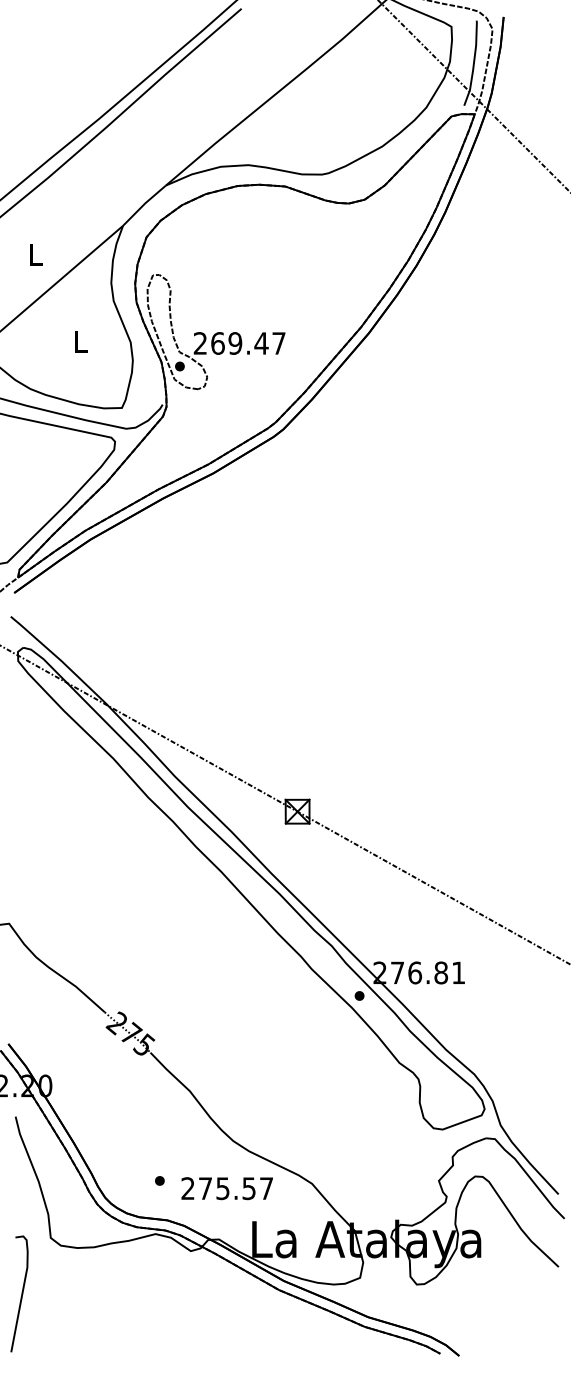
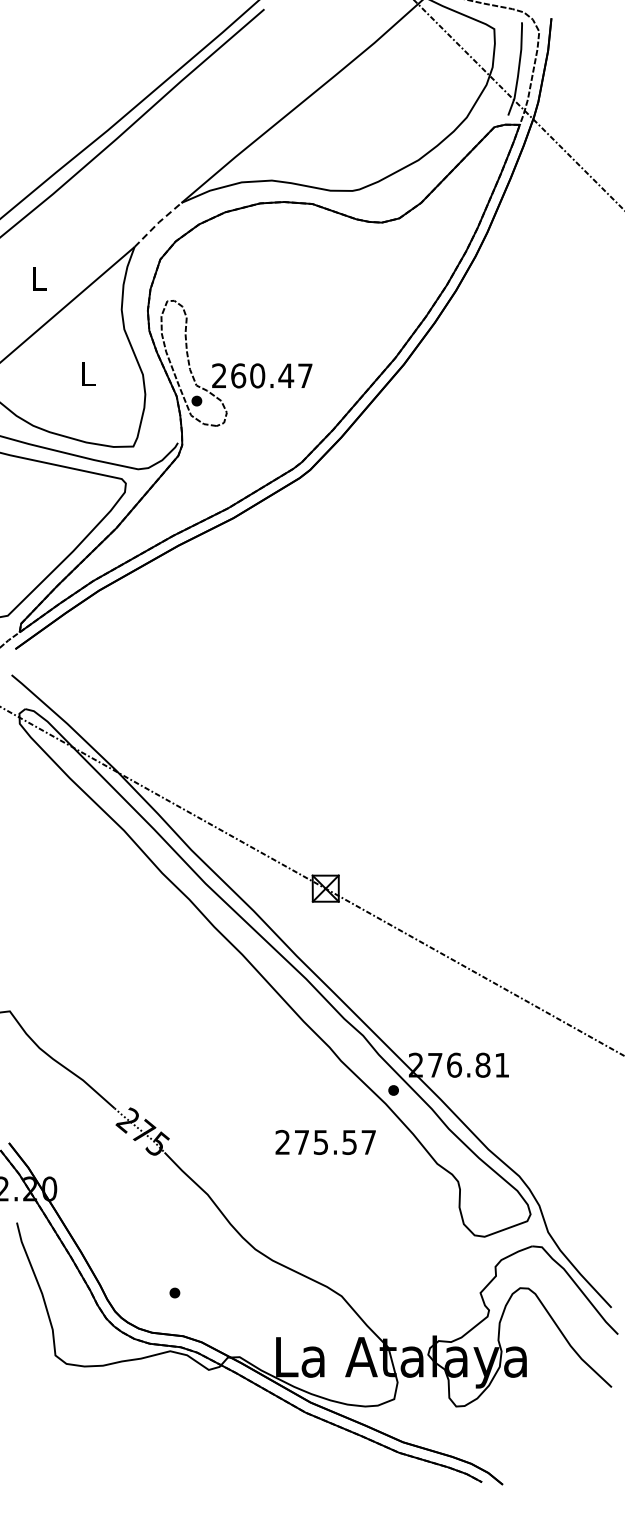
line: (143, 204) -> (157, 223), solid -> dashed
text: (235, 343) -> (257, 375), 269.47 -> 260.47
text: (227, 1188) -> (325, 1142), moved
curve: (21, 1293) -> (23, 1416), removed

